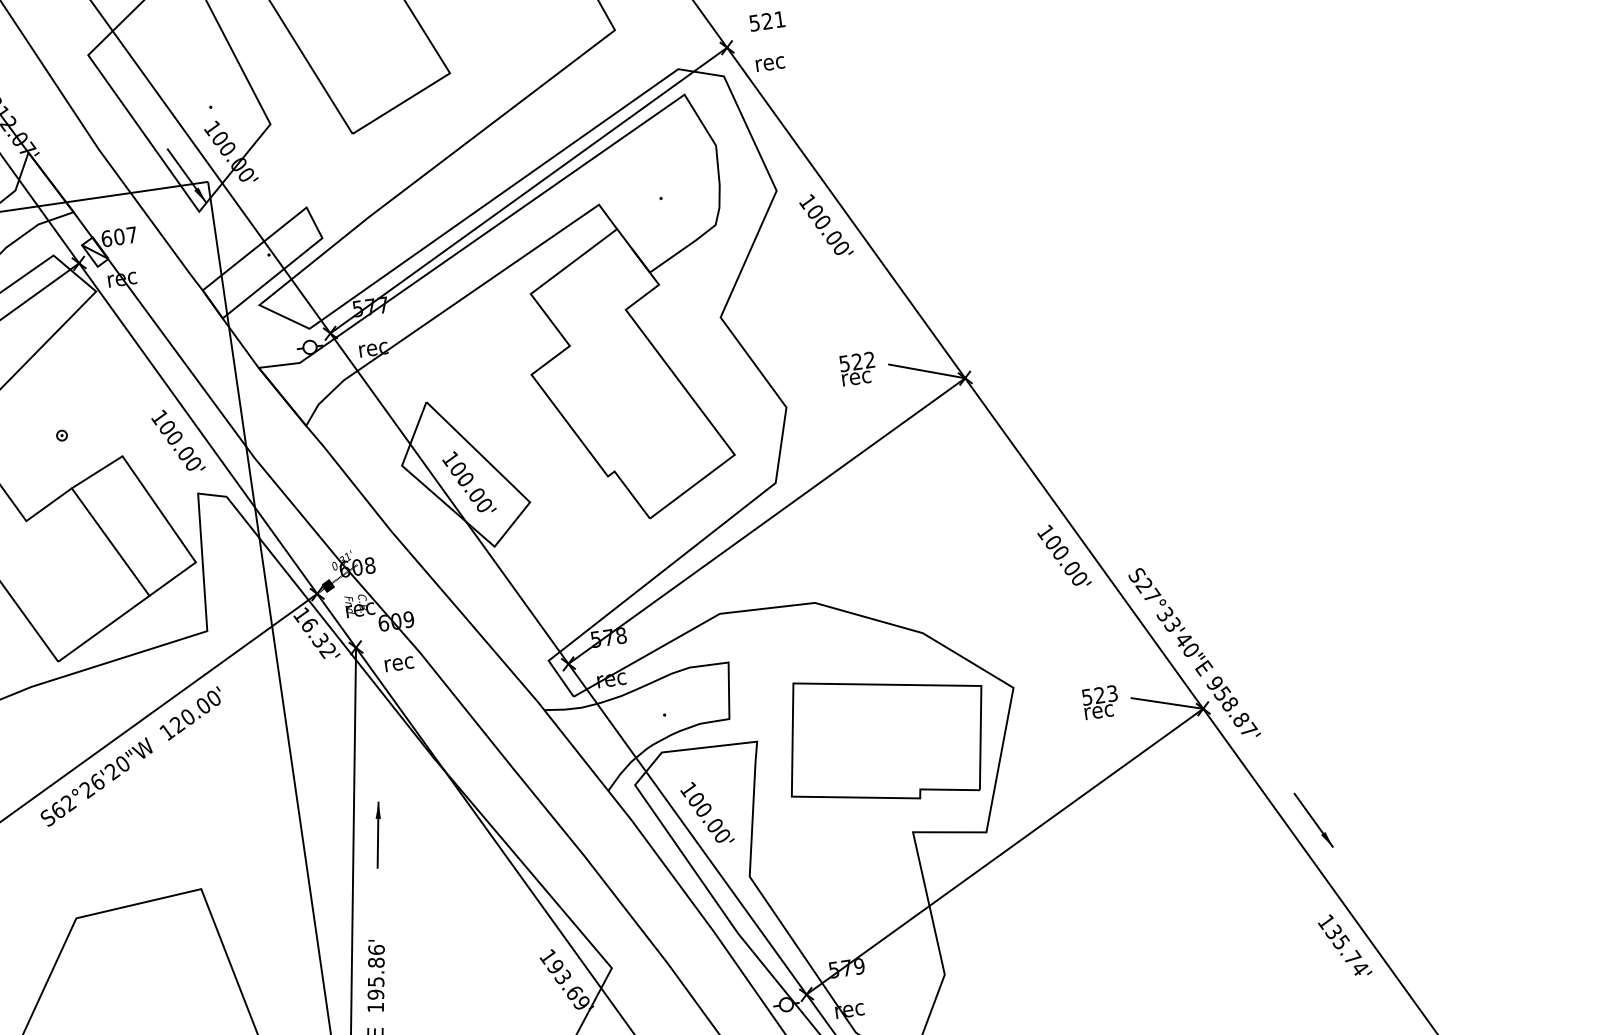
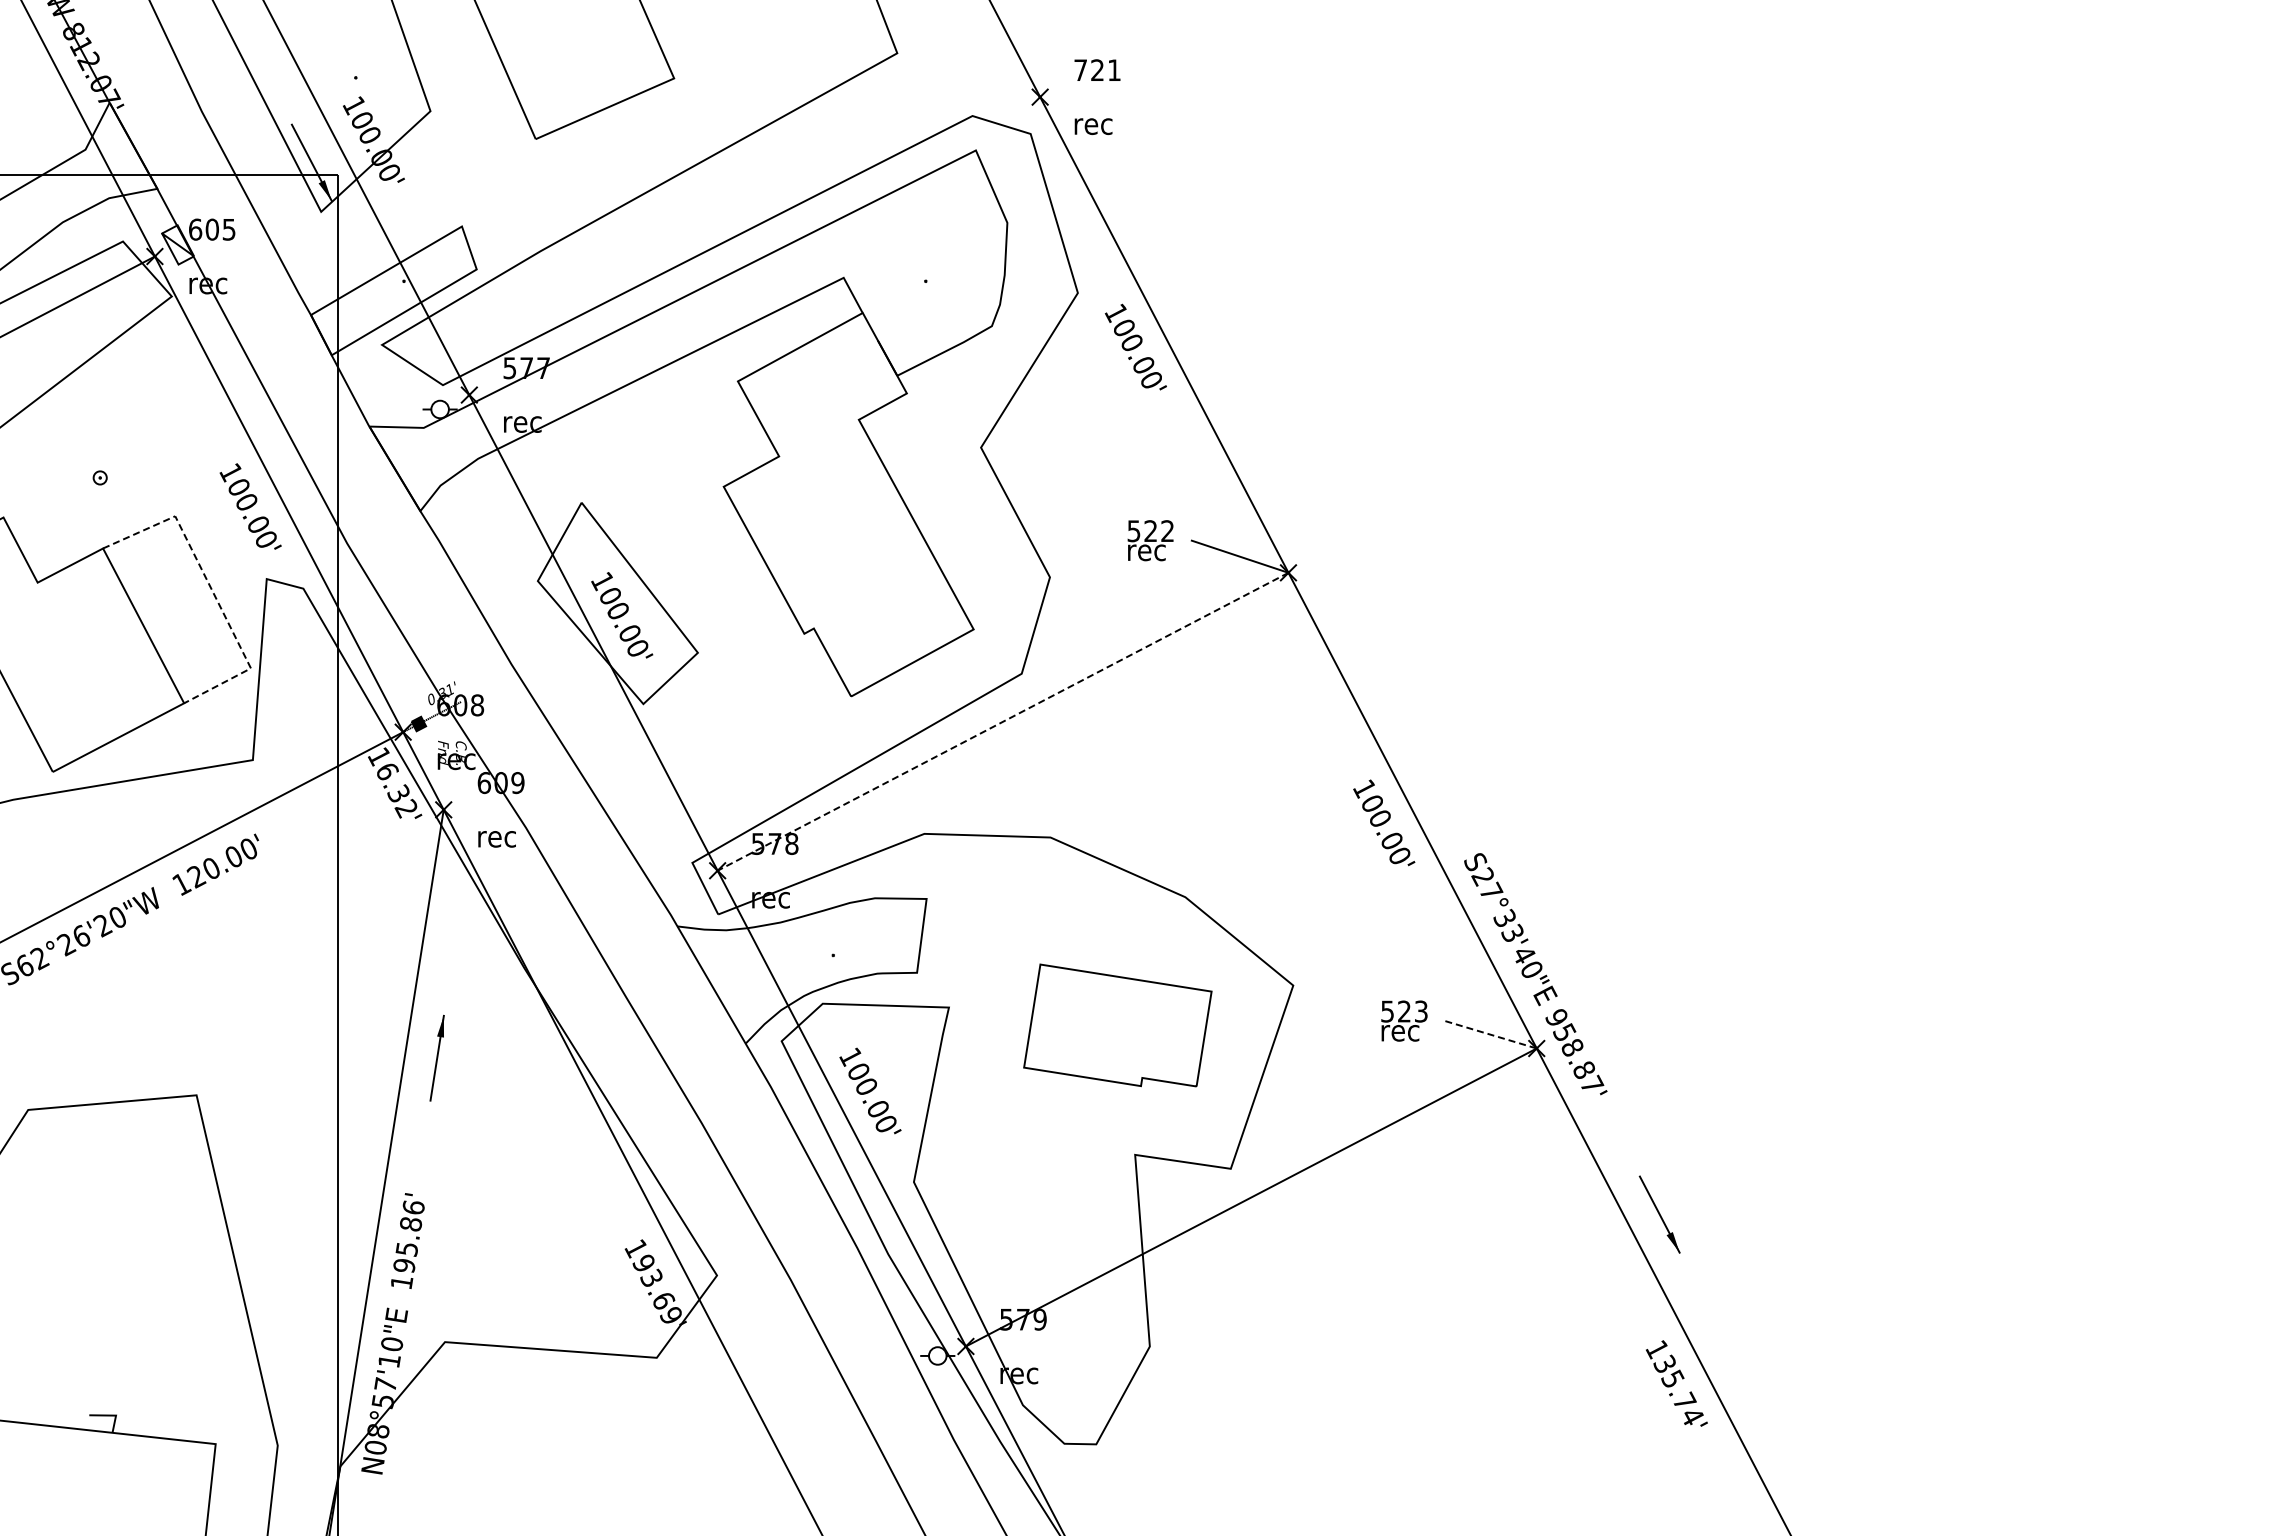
text: (754, 23) -> (1080, 70), 521 -> 721
line: (528, 190) -> (754, 246), removed
text: (131, 235) -> (228, 229), 607 -> 605
line: (158, 508) -> (212, 590), solid -> dashed
line: (767, 520) -> (1003, 721), solid -> dashed
line: (1167, 703) -> (1491, 1034), solid -> dashed
part: (885, 736) -> (1117, 1025), size x0.7

